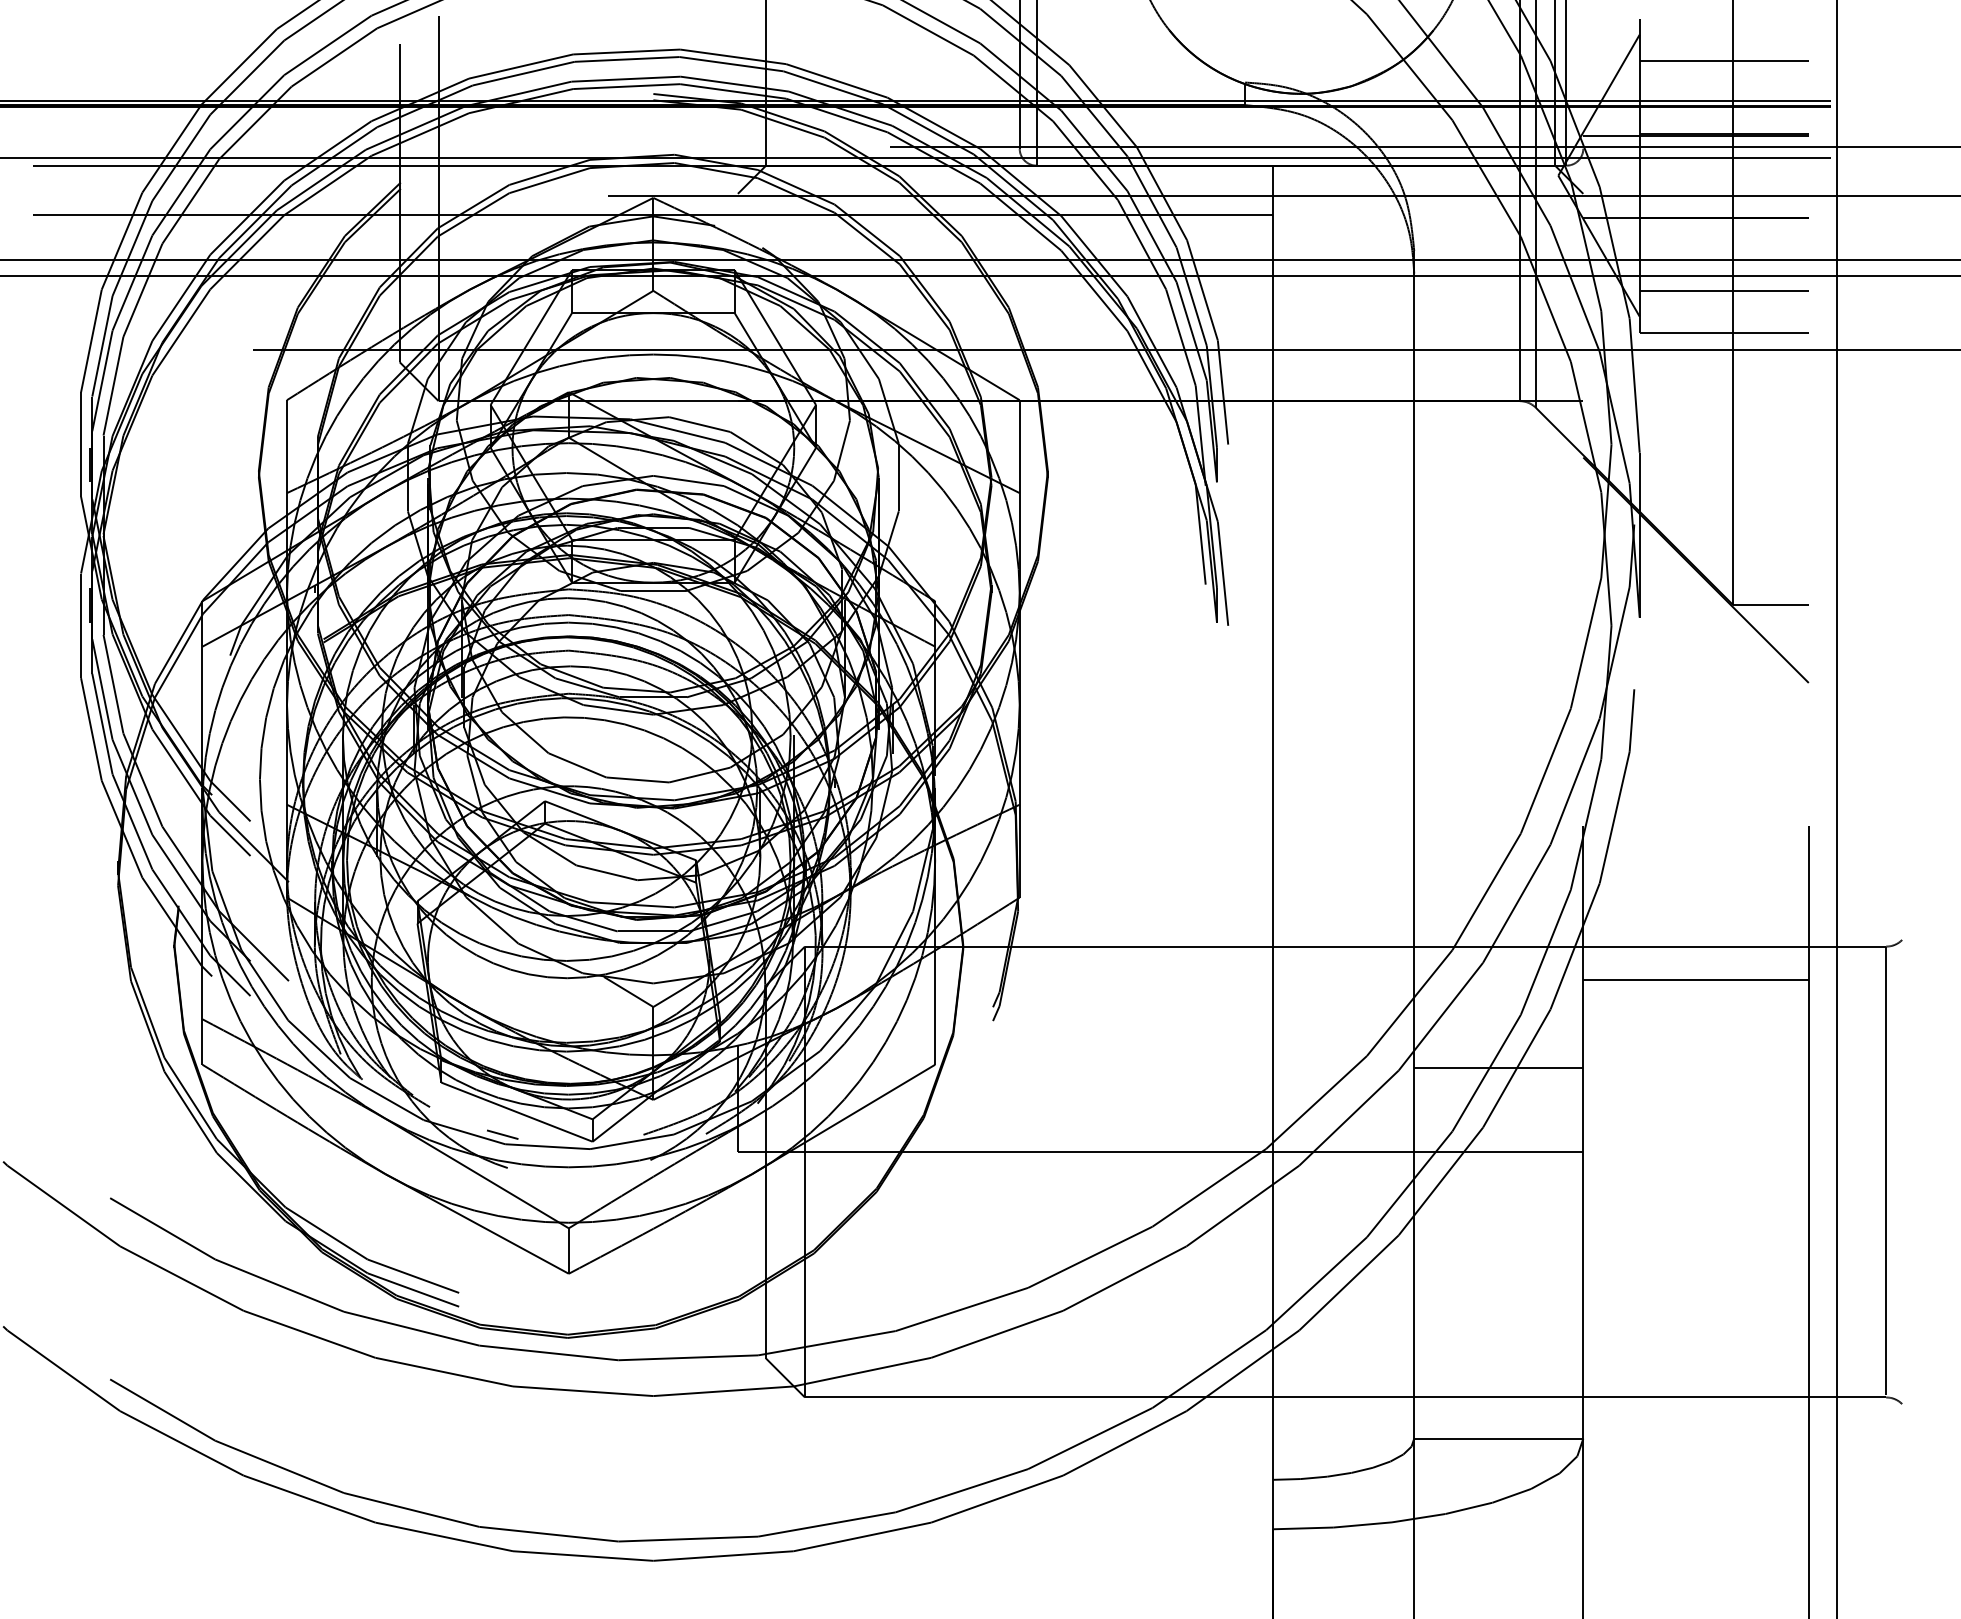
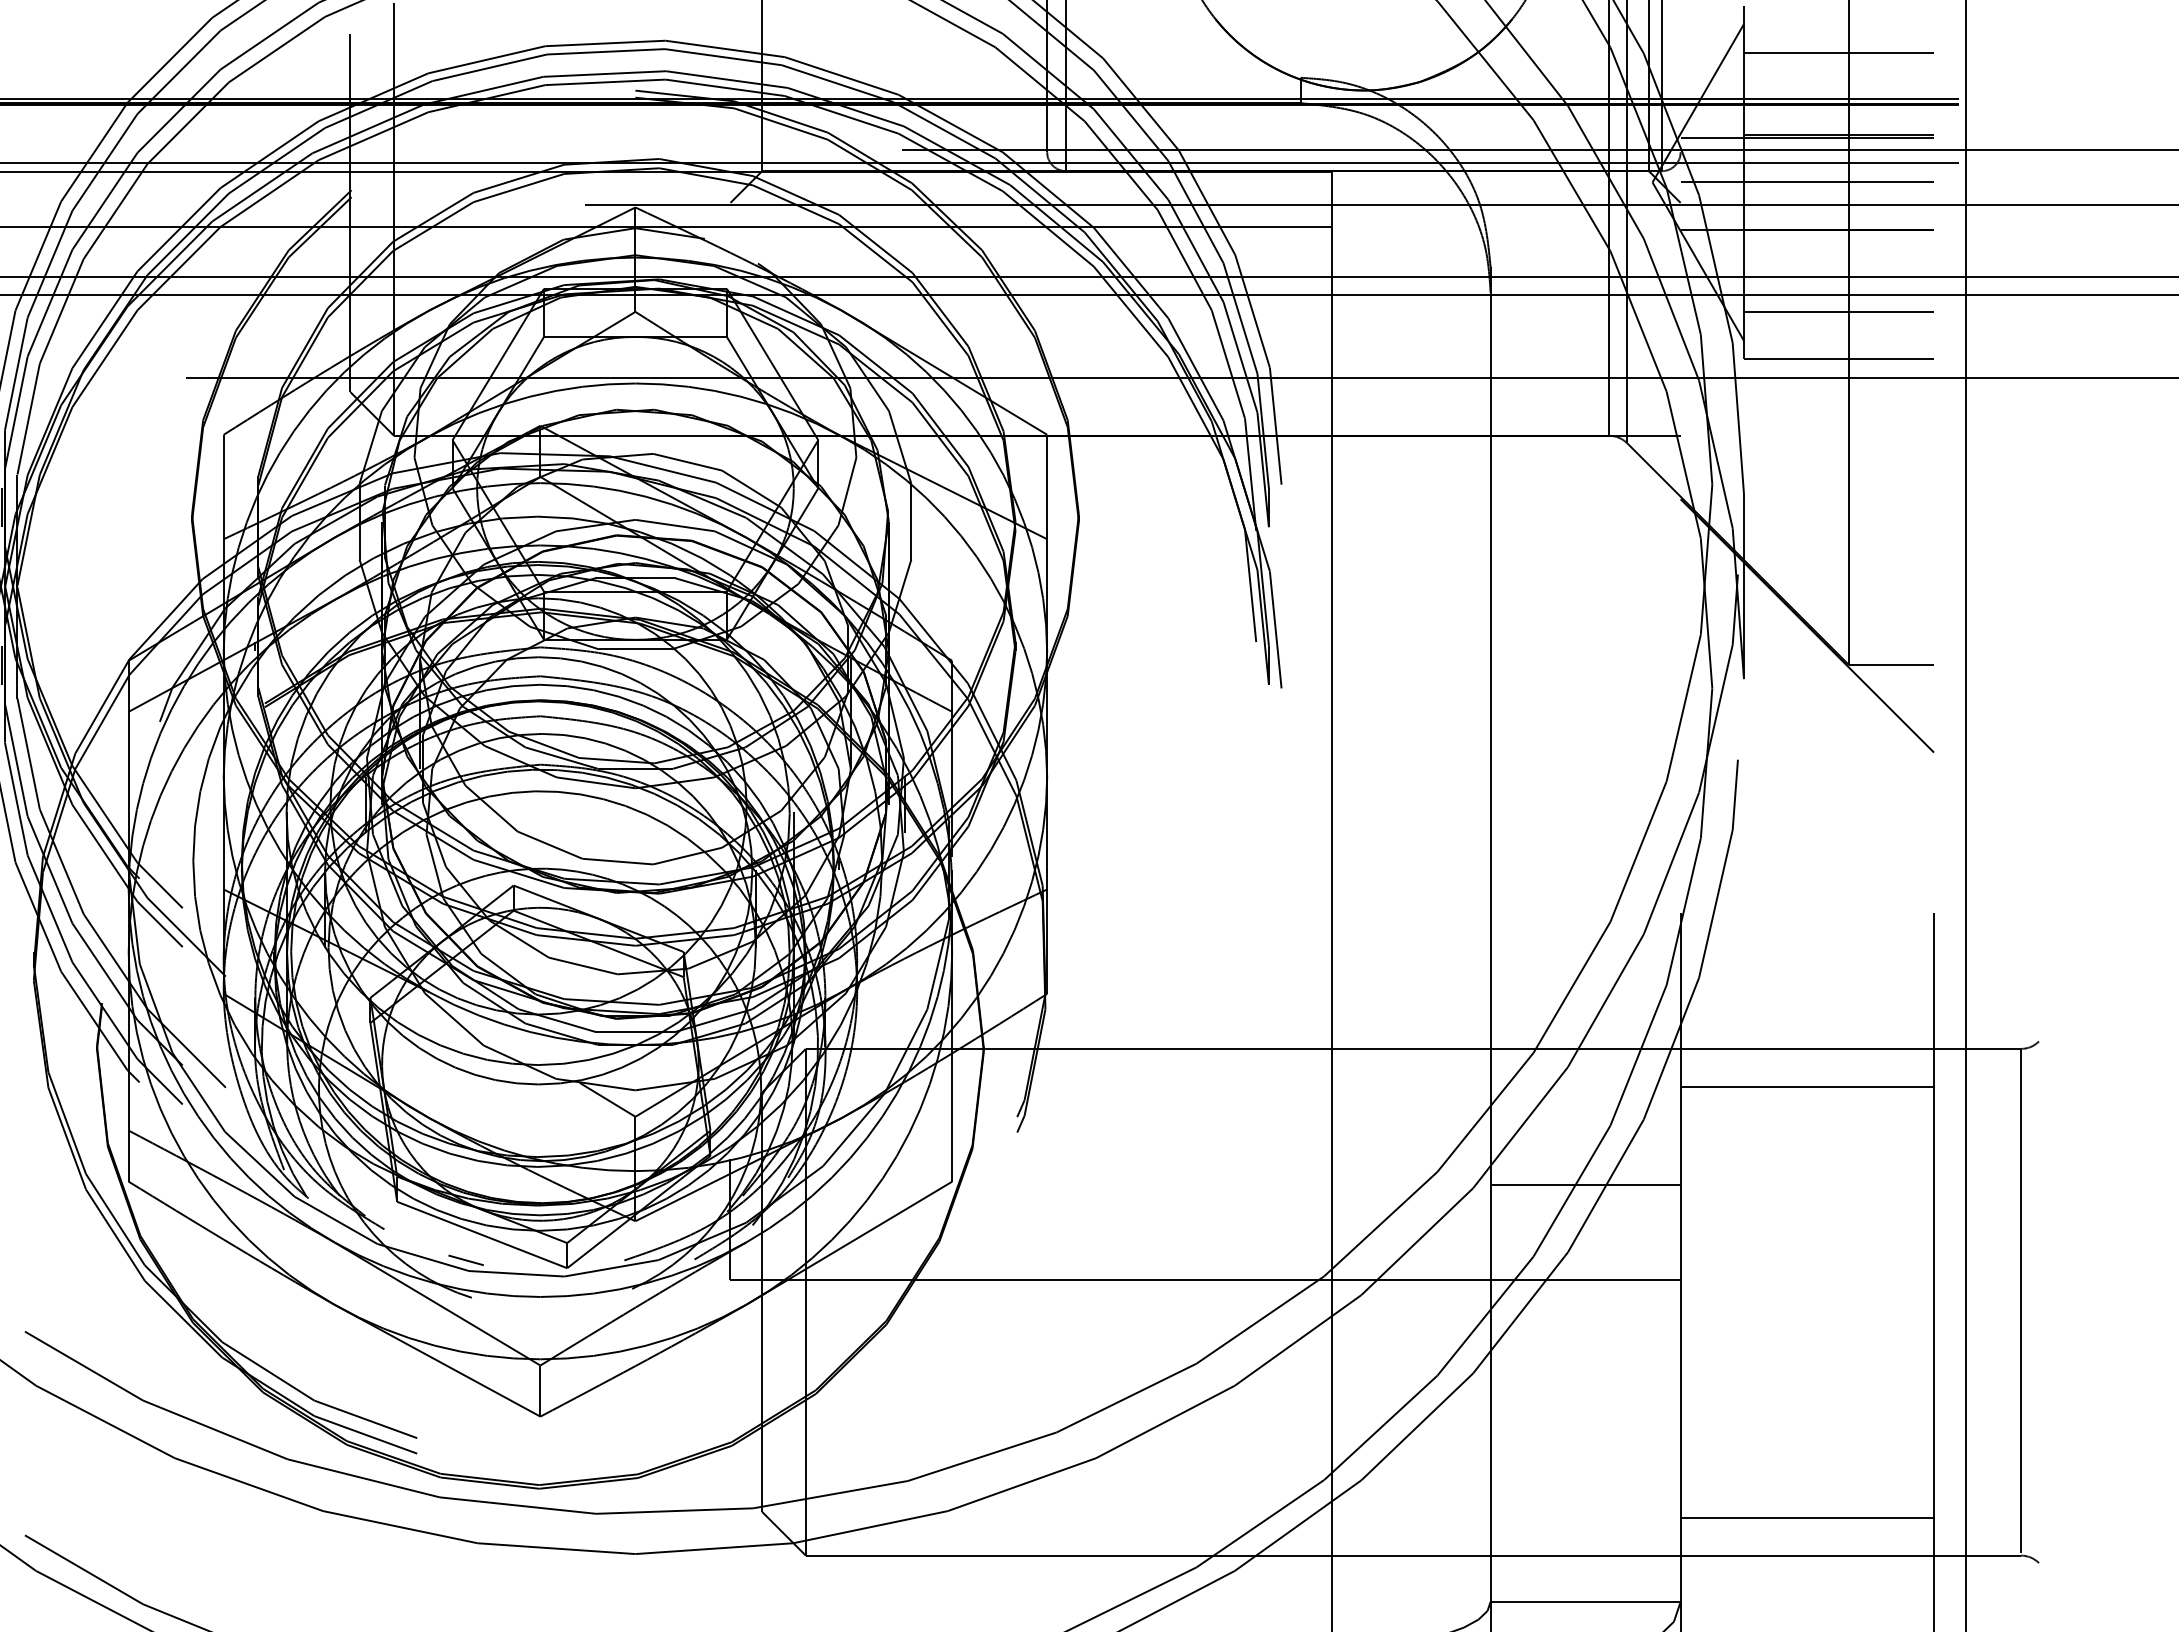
line: (1695, 175) -> (1806, 182), added
line: (1695, 1363) -> (1806, 1517), added

